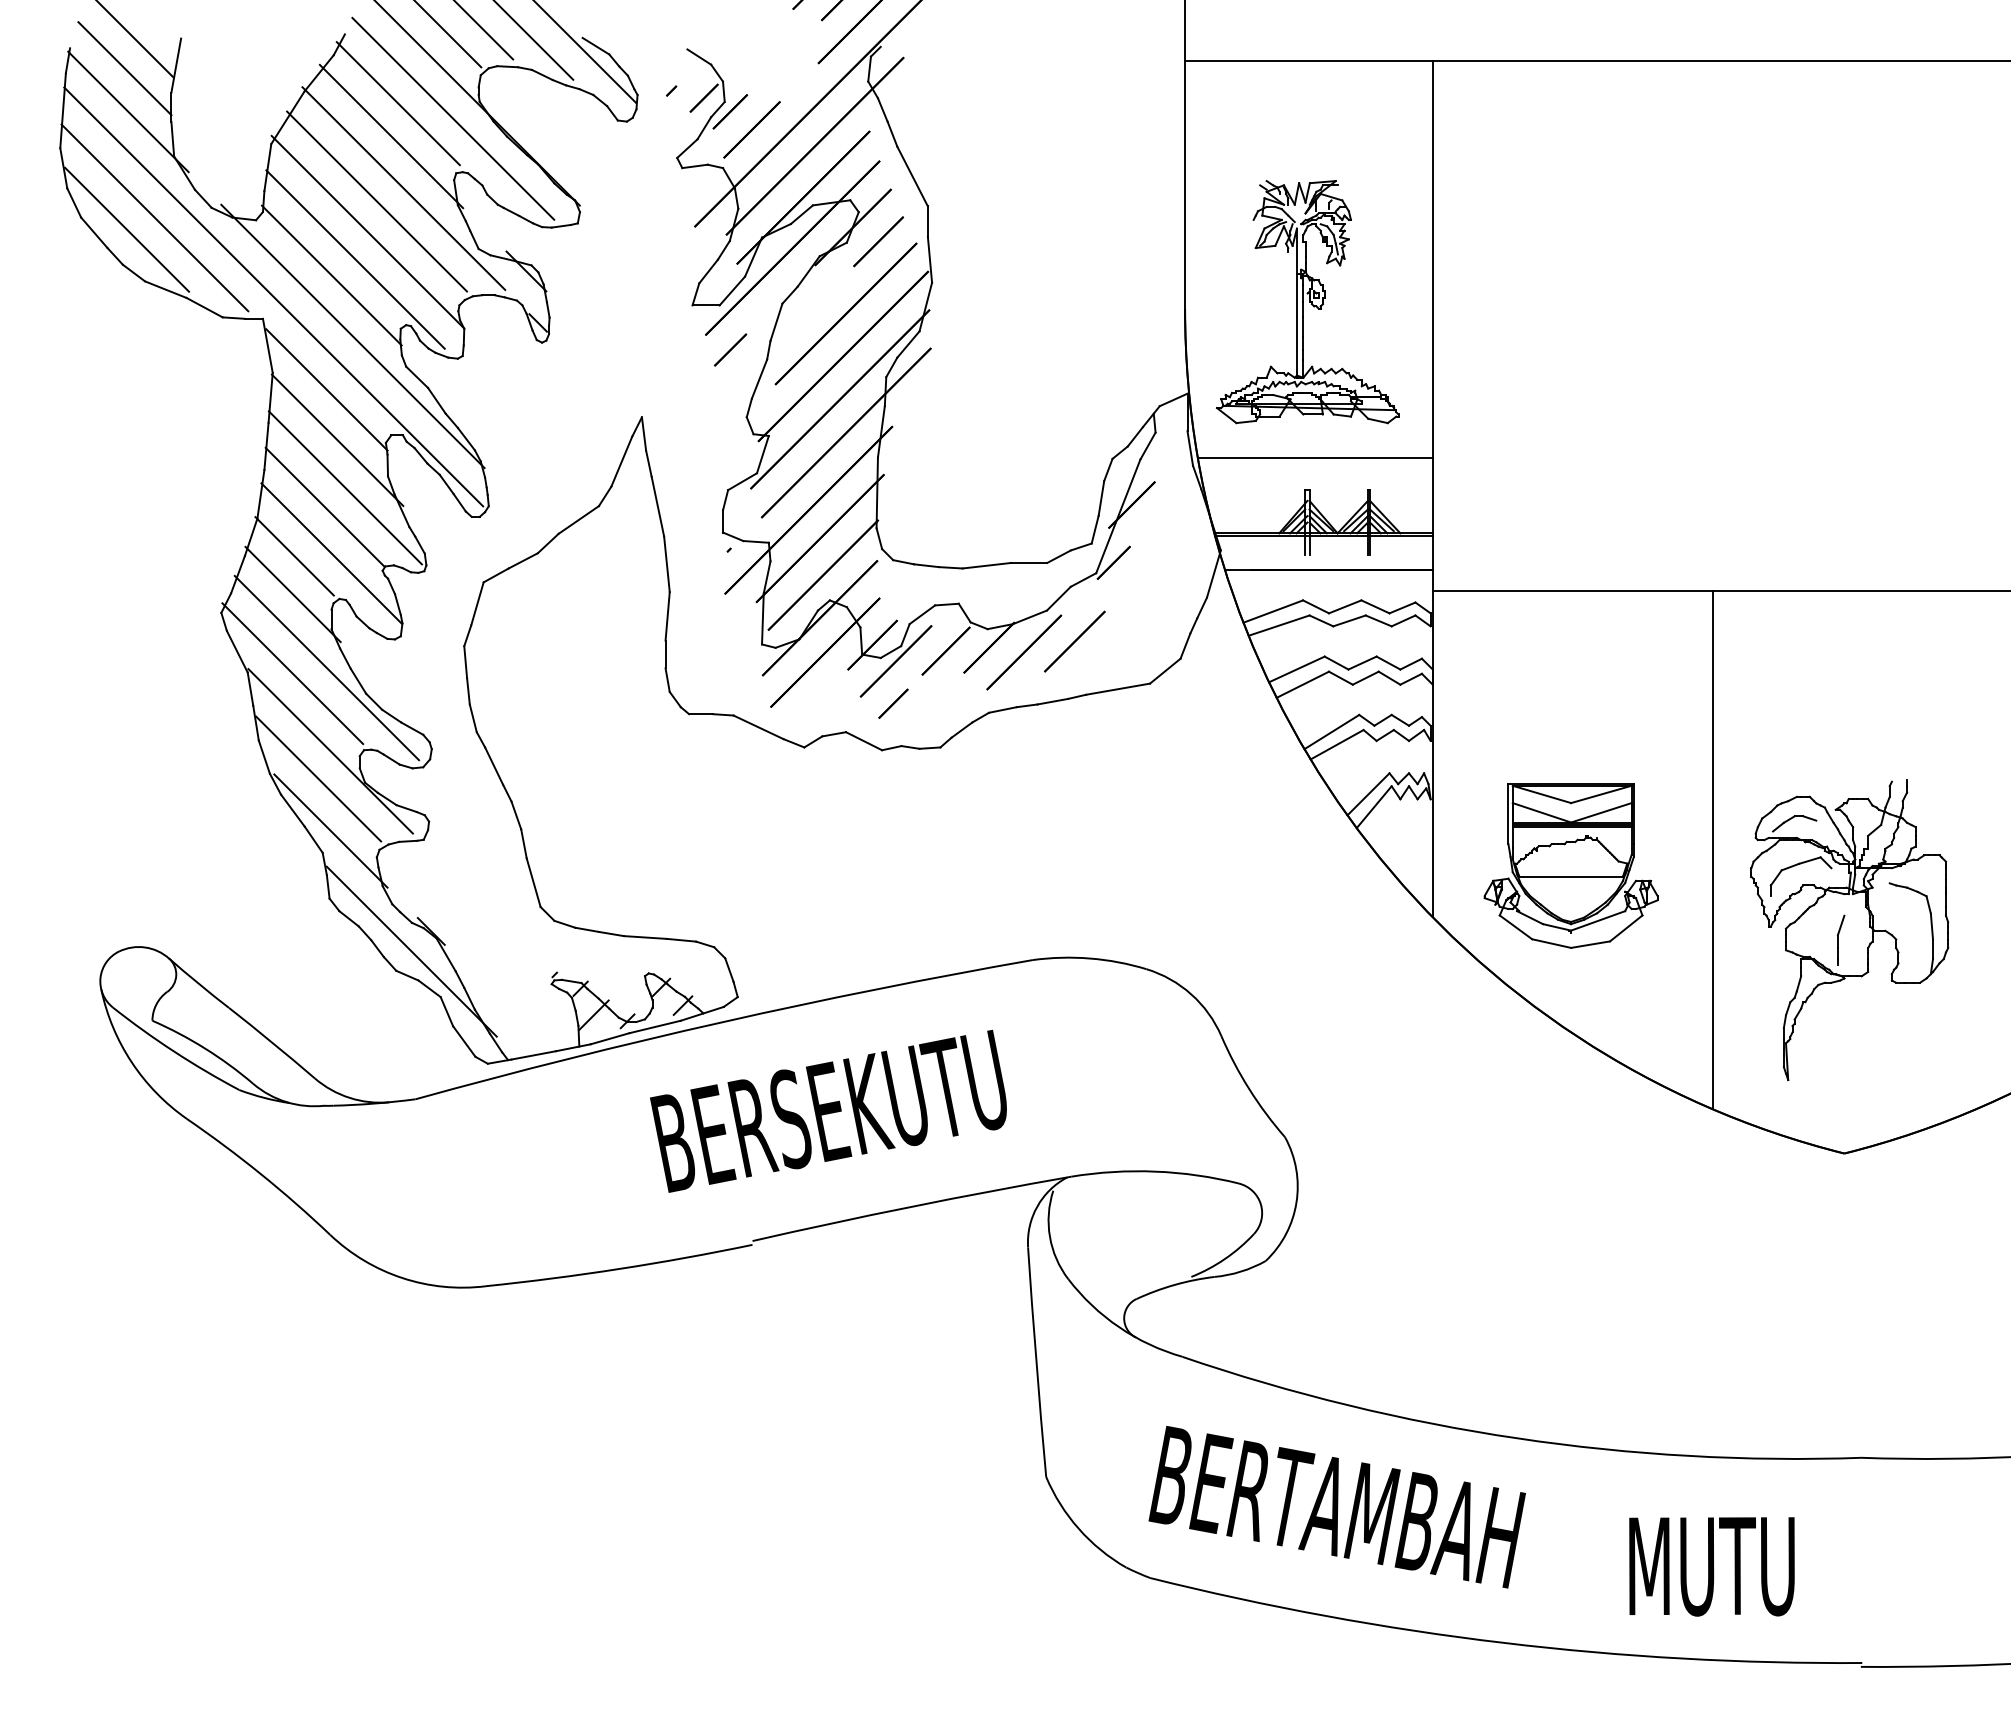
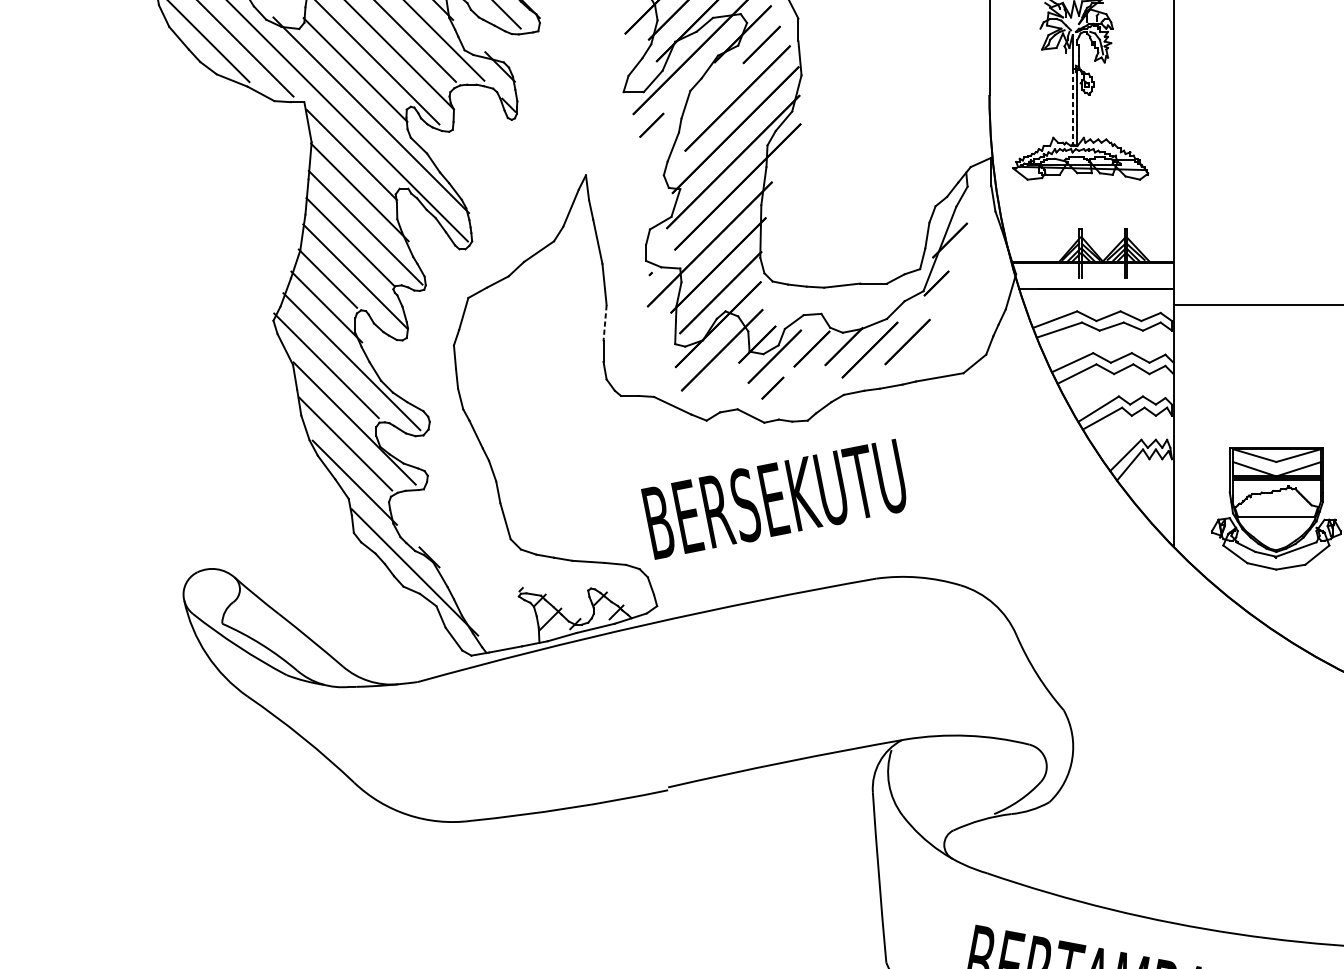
line: (1296, 325) -> (1072, 107), solid -> dashed
line: (1314, 457) -> (1085, 205), removed
line: (667, 616) -> (604, 323), solid -> dashed
text: (828, 1110) -> (773, 498), moved

